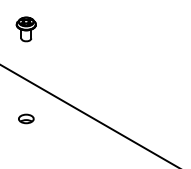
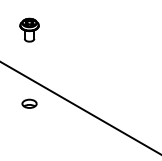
part: (26, 118) -> (29, 103), moved

